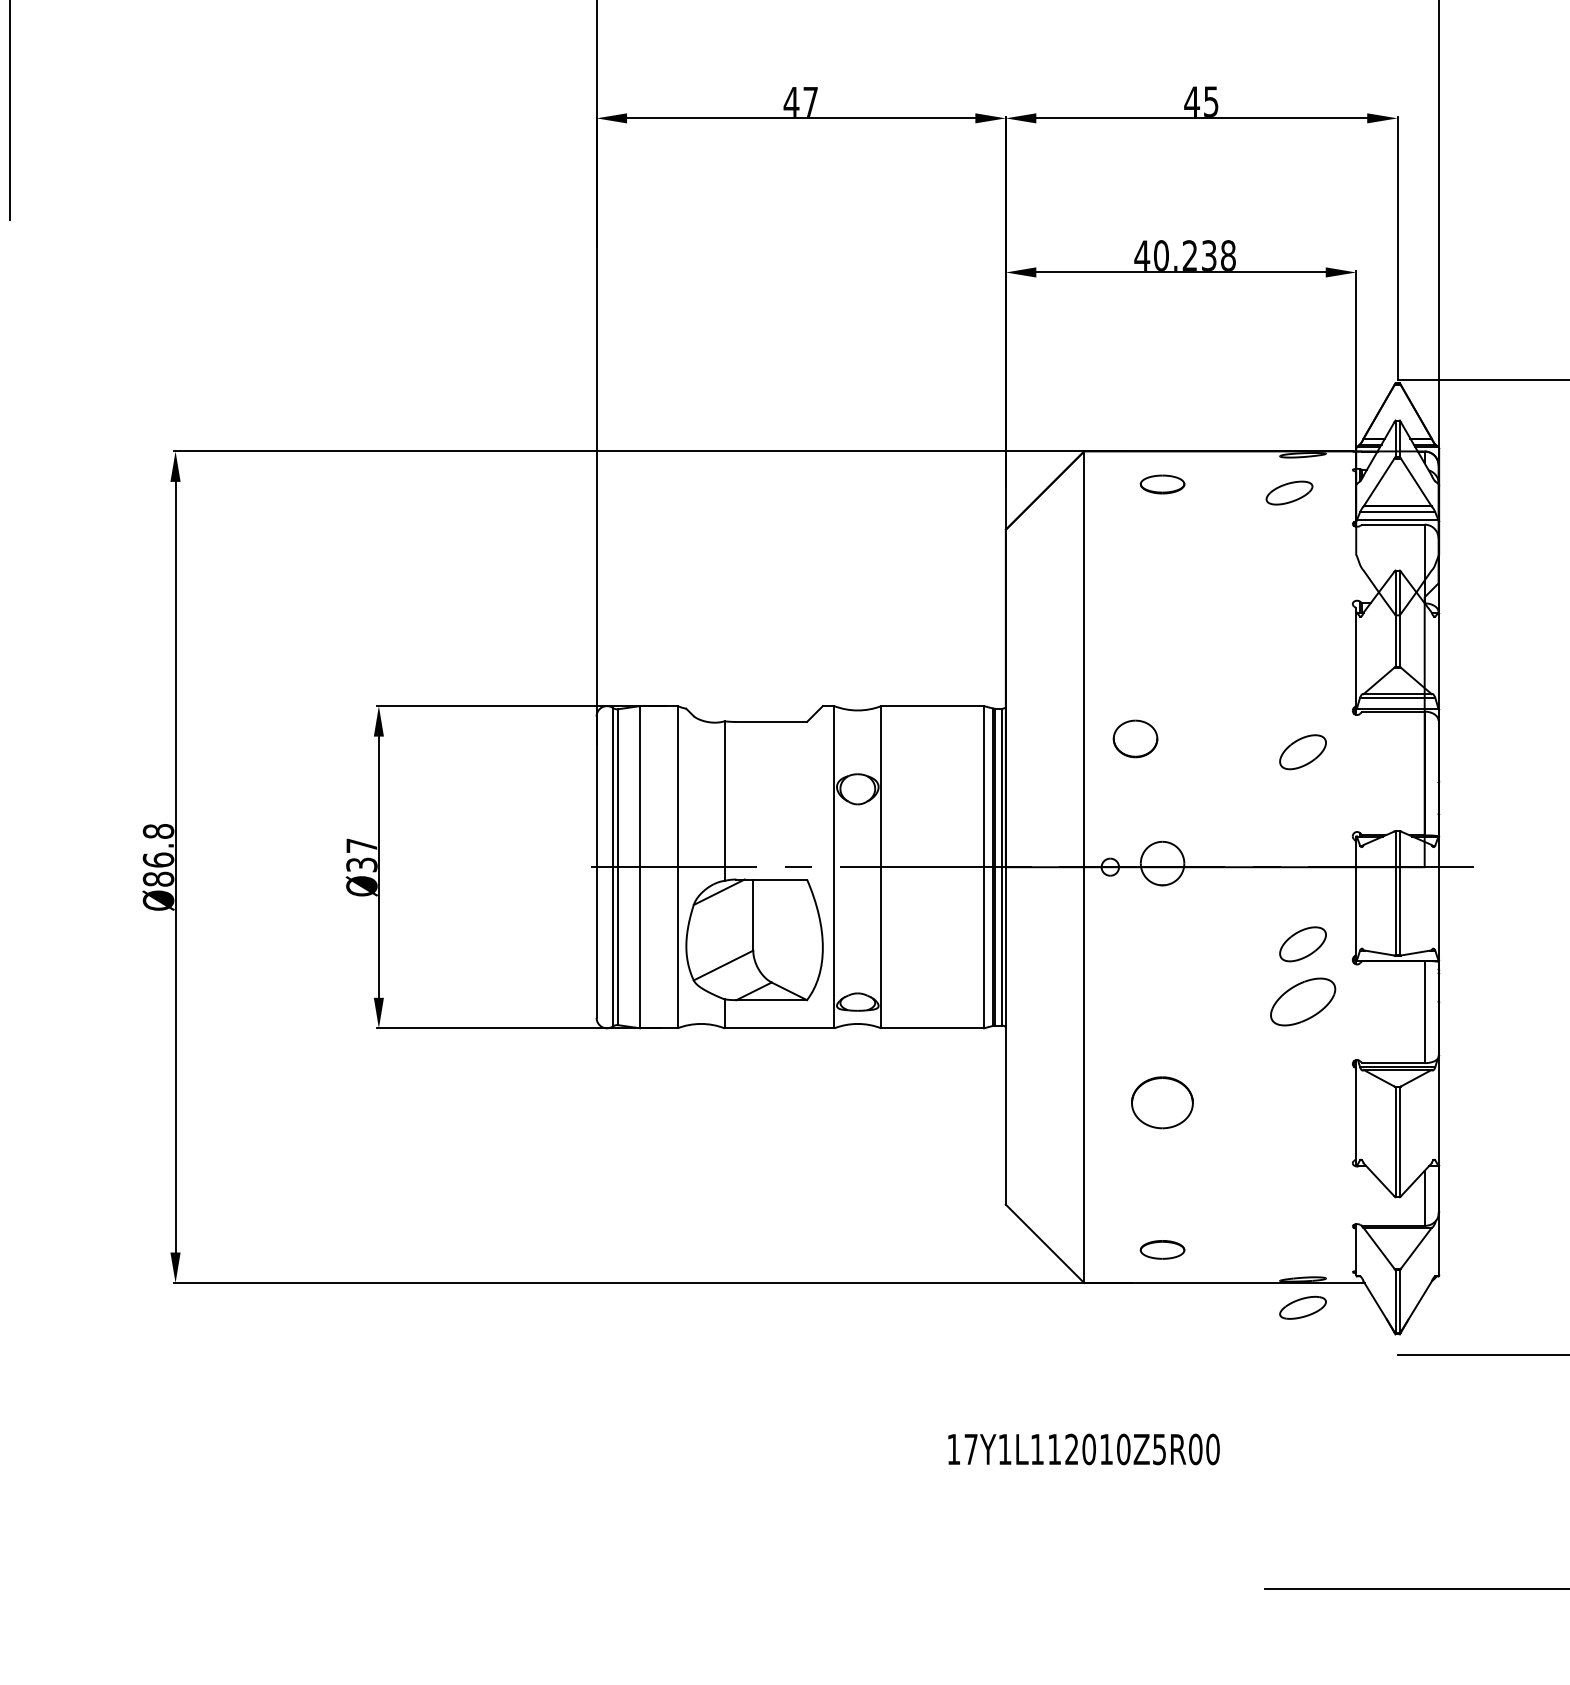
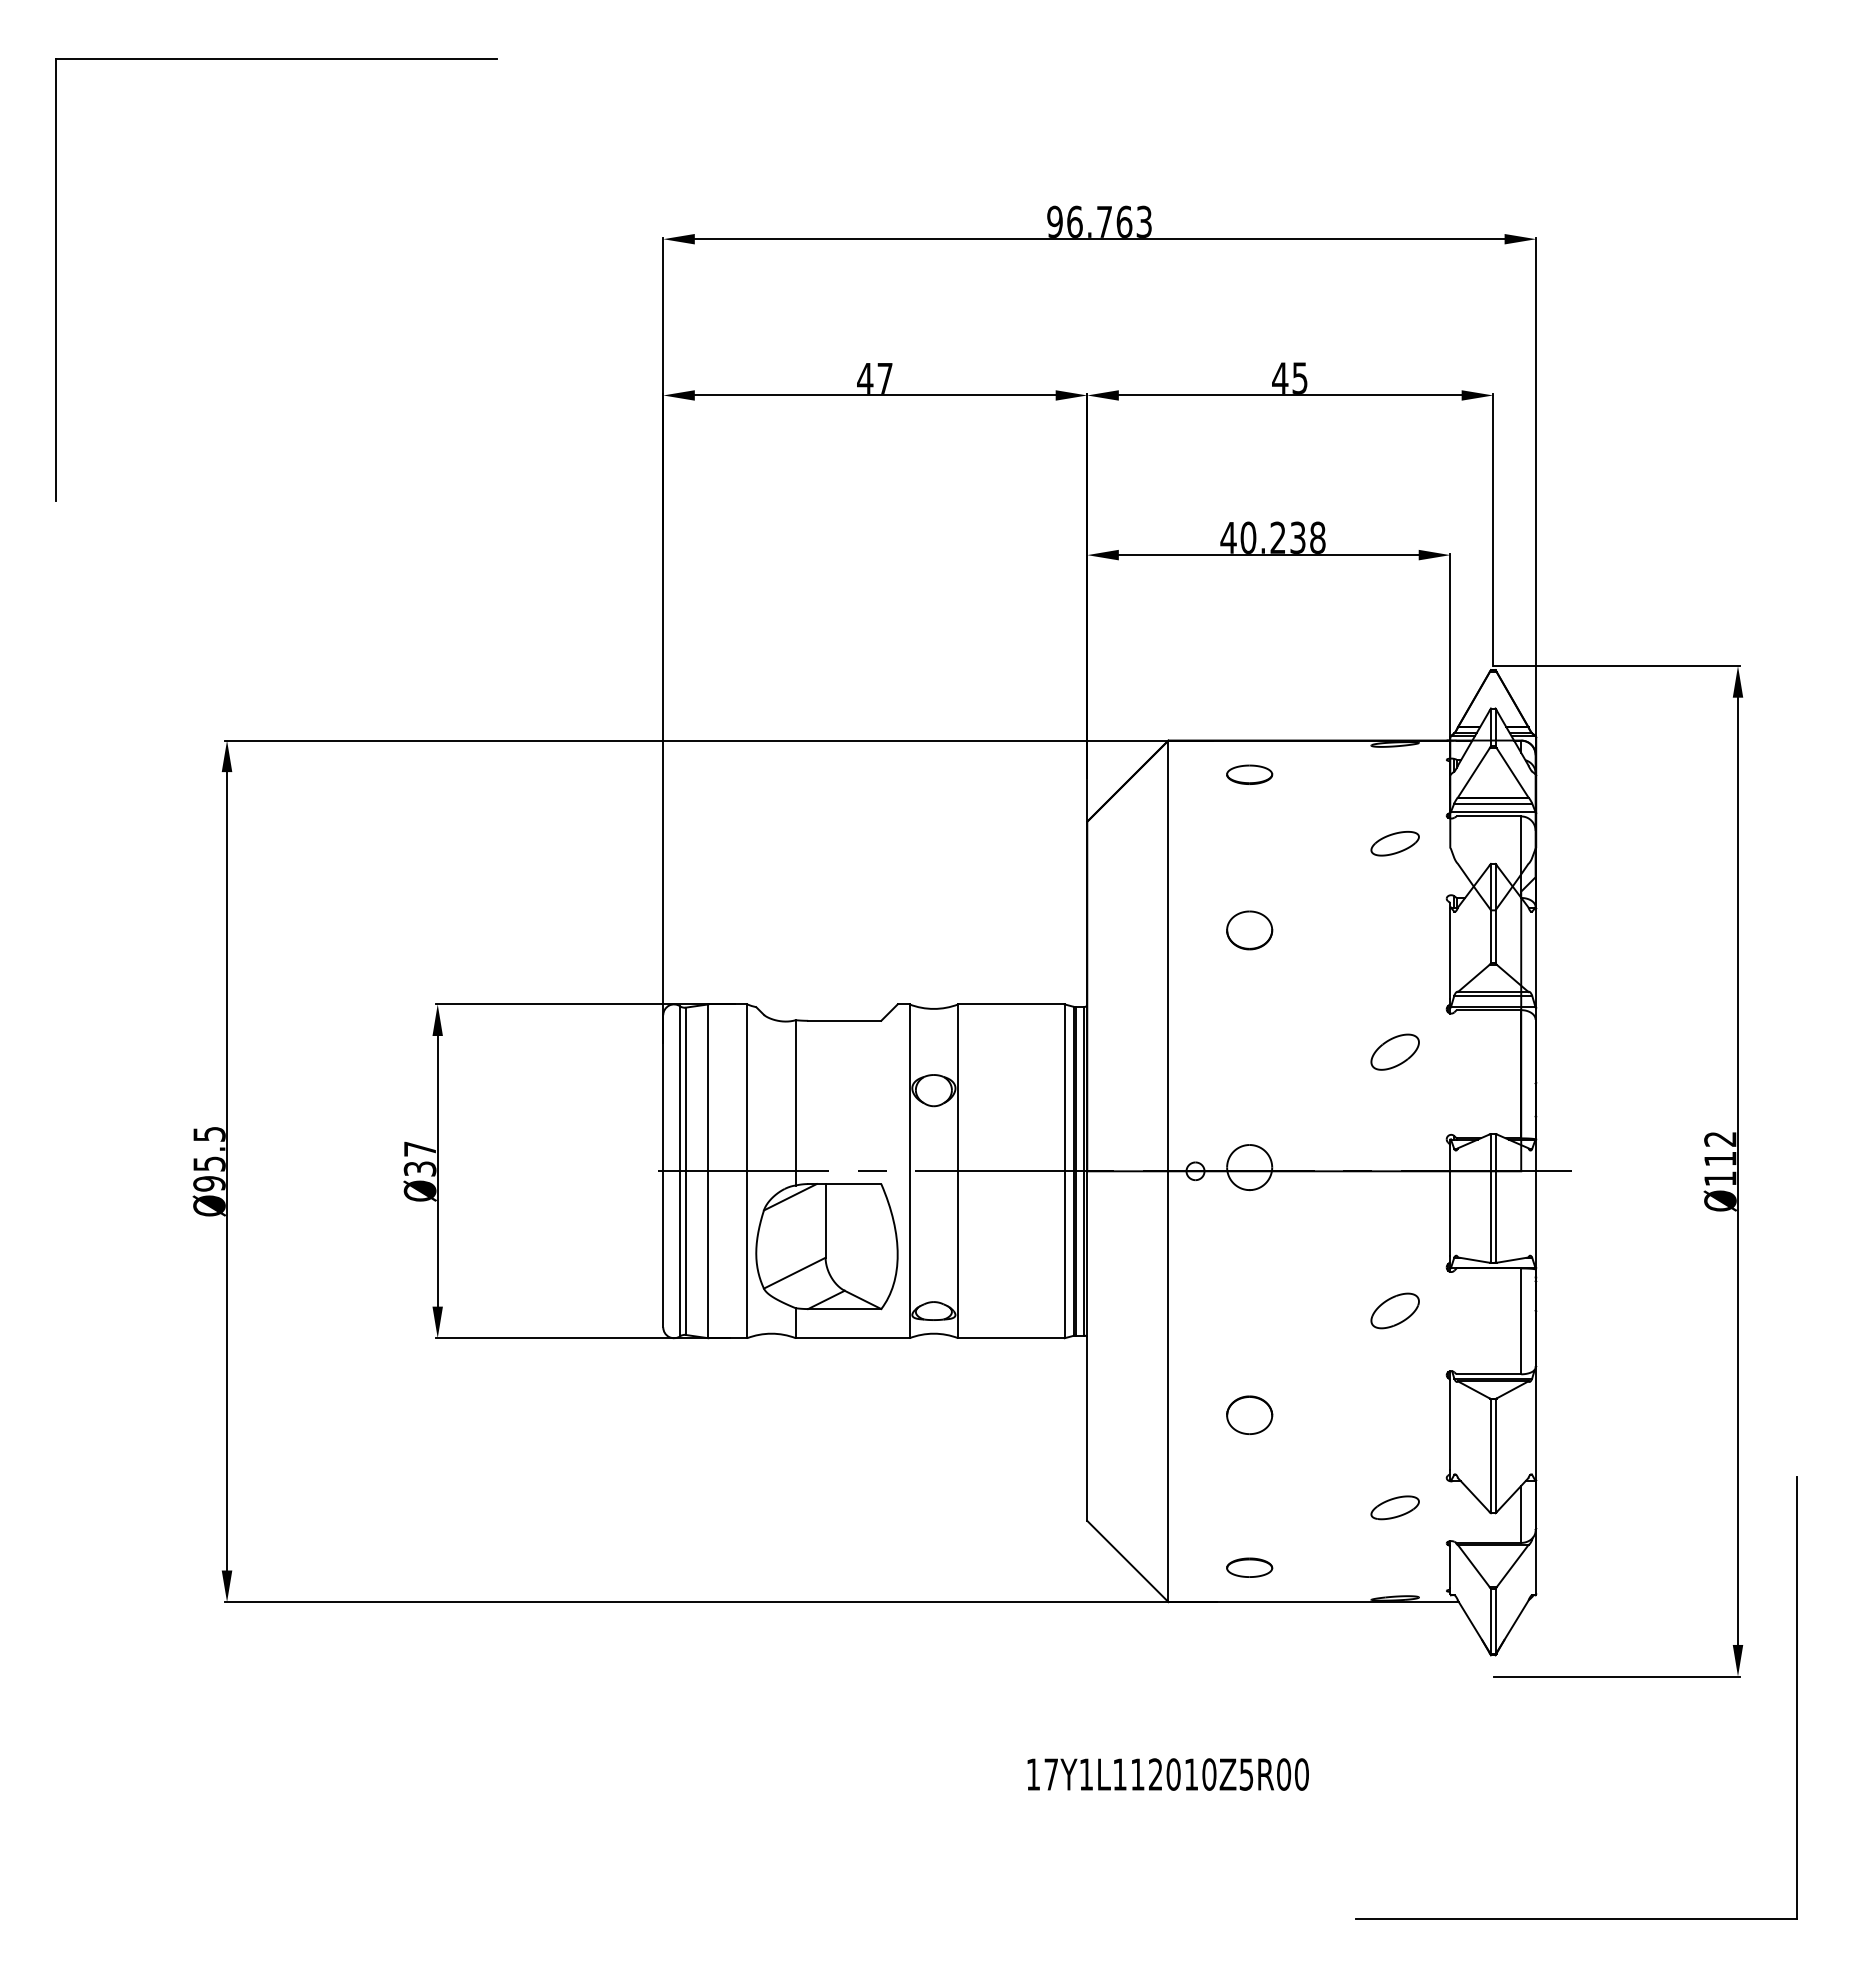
part: (1288, 492) -> (1394, 843), moved
part: (1135, 739) -> (1249, 930), moved
text: (158, 854) -> (209, 1158), Ø86.8 -> Ø95.5
part: (1302, 943) -> (1394, 1250), removed
part: (1302, 1001) -> (1394, 1310), size x0.71
part: (1162, 1101) -> (1249, 1414), size x0.71
part: (1302, 1307) -> (1394, 1507), moved

